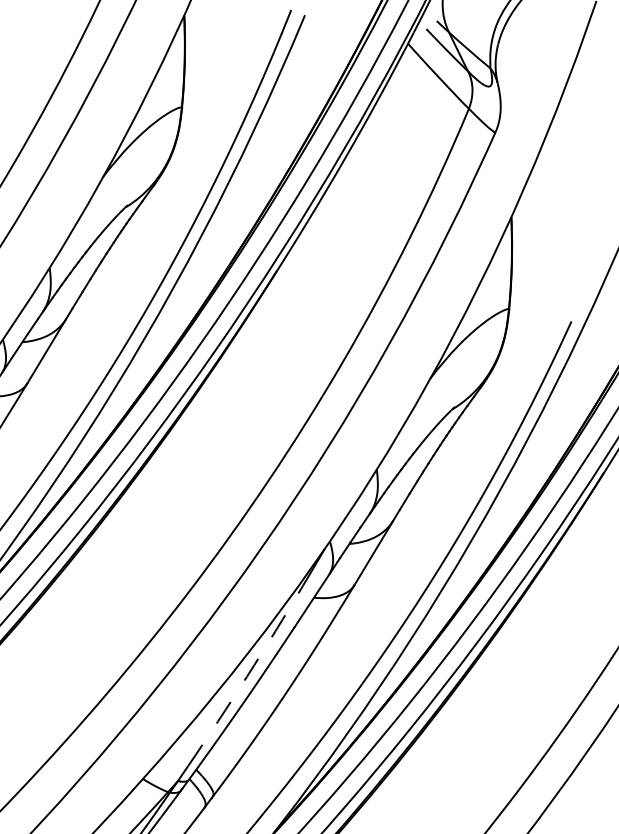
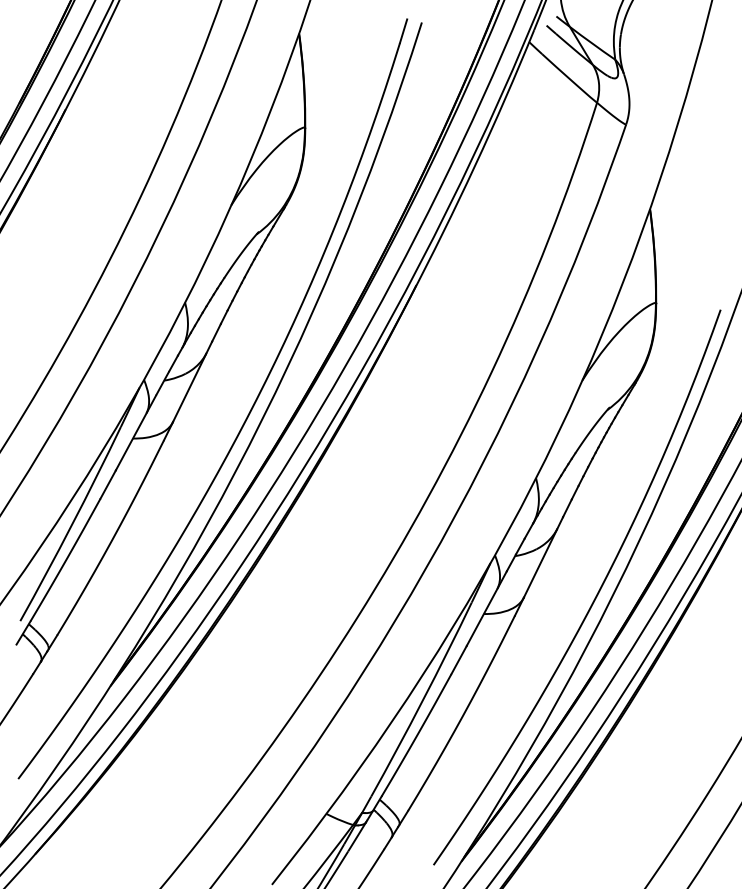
arc: (246, 676) -> (422, 700), dashed -> solid

